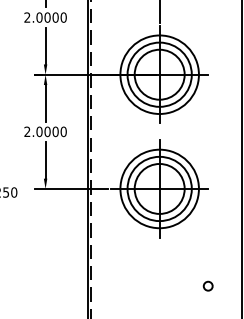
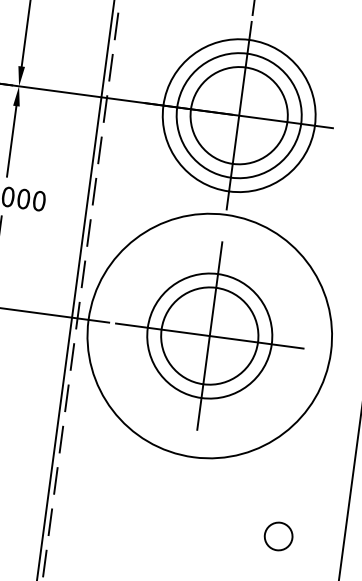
circle: (159, 188) -> (209, 335), size x1.6
circle: (207, 285) -> (277, 534), size x1.6

